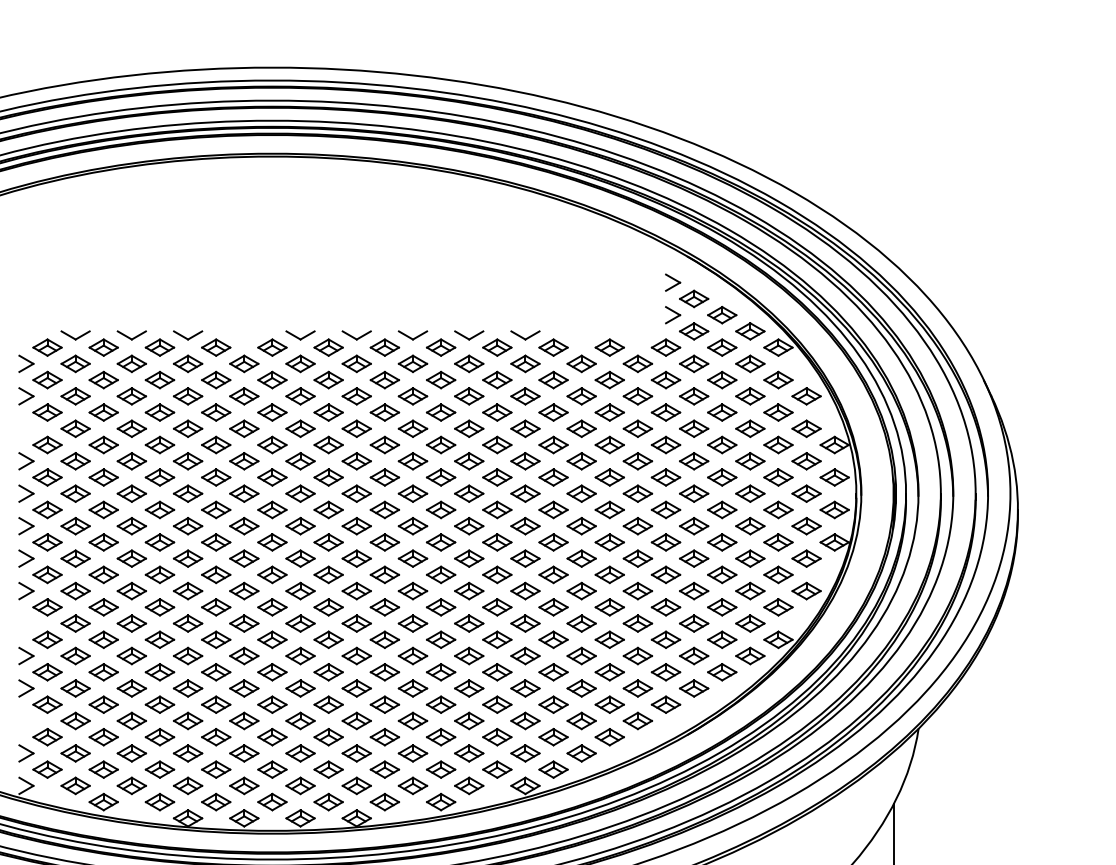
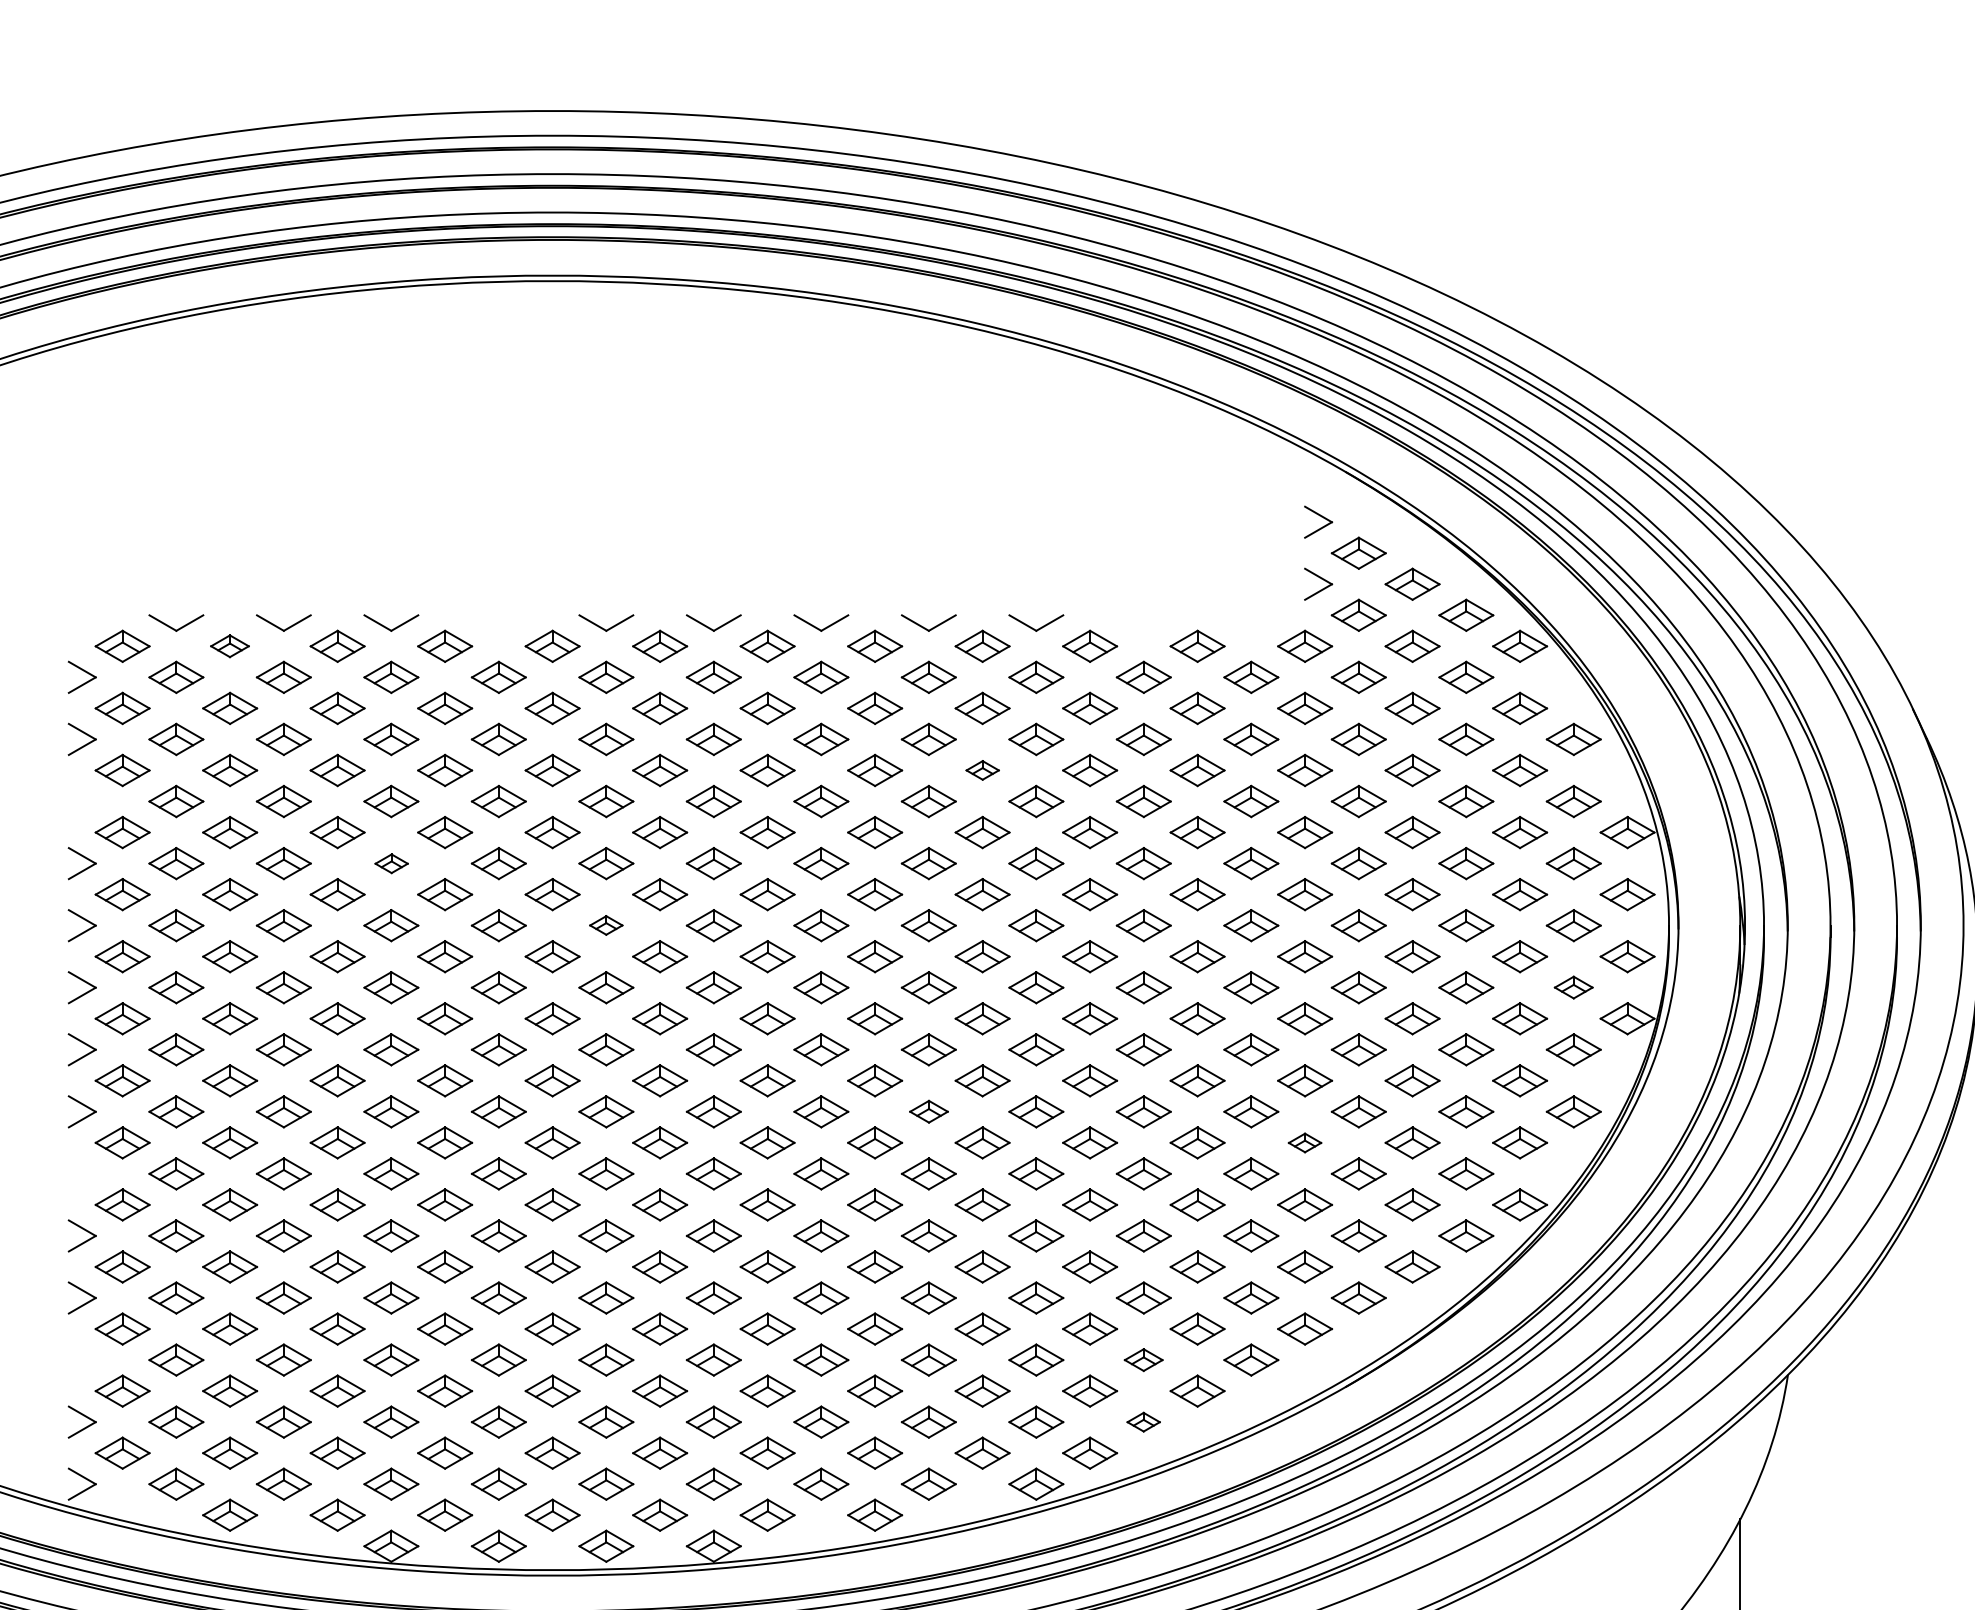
part: (103, 347) -> (229, 646), size x0.7
part: (497, 412) -> (982, 770), size x0.6
part: (188, 461) -> (392, 864), size x0.6
part: (300, 493) -> (606, 925), size x0.6
part: (806, 525) -> (1573, 986), size x0.7
part: (469, 590) -> (929, 1110), size x0.7
part: (665, 607) -> (1304, 1143), size x0.6
part: (581, 720) -> (1143, 1359), size x0.7
part: (581, 753) -> (1143, 1422), size x0.6

